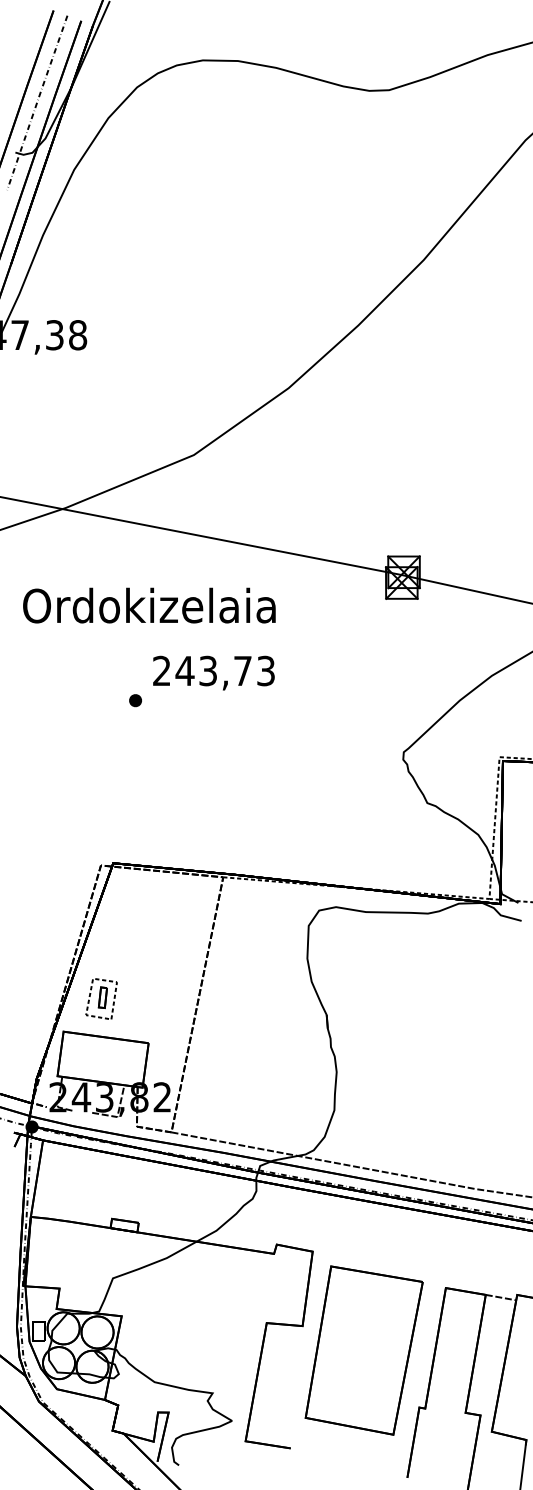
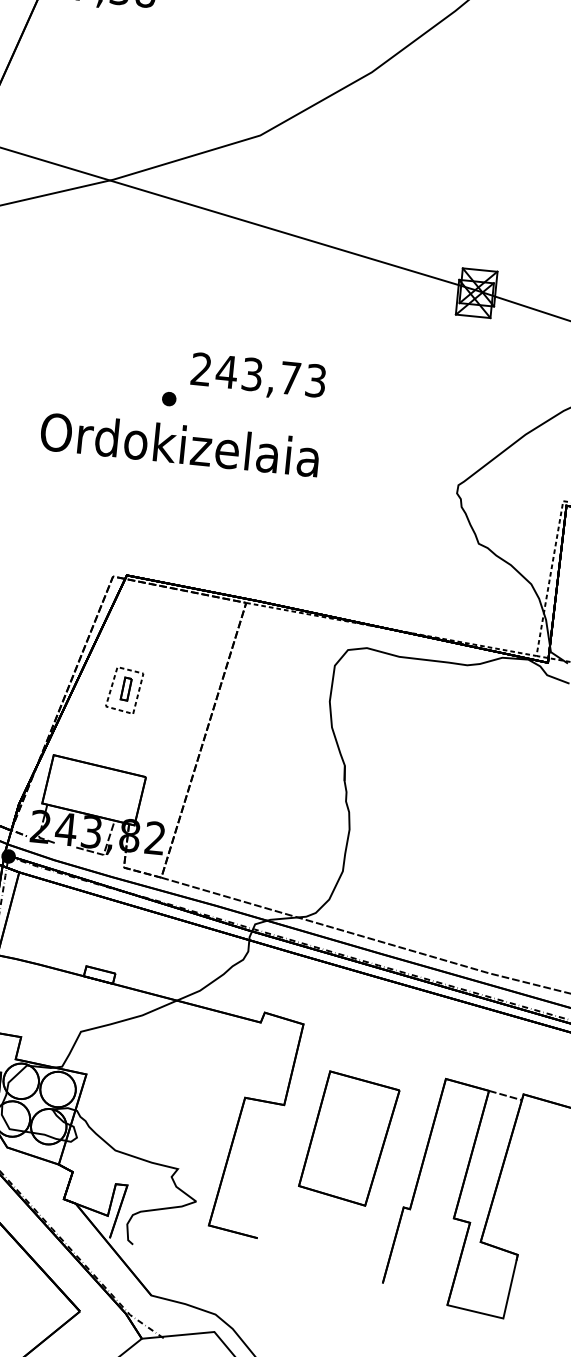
text: (149, 605) -> (180, 444), moved
part: (101, 998) -> (124, 689), moved
part: (363, 1350) -> (348, 1138), size x0.7

